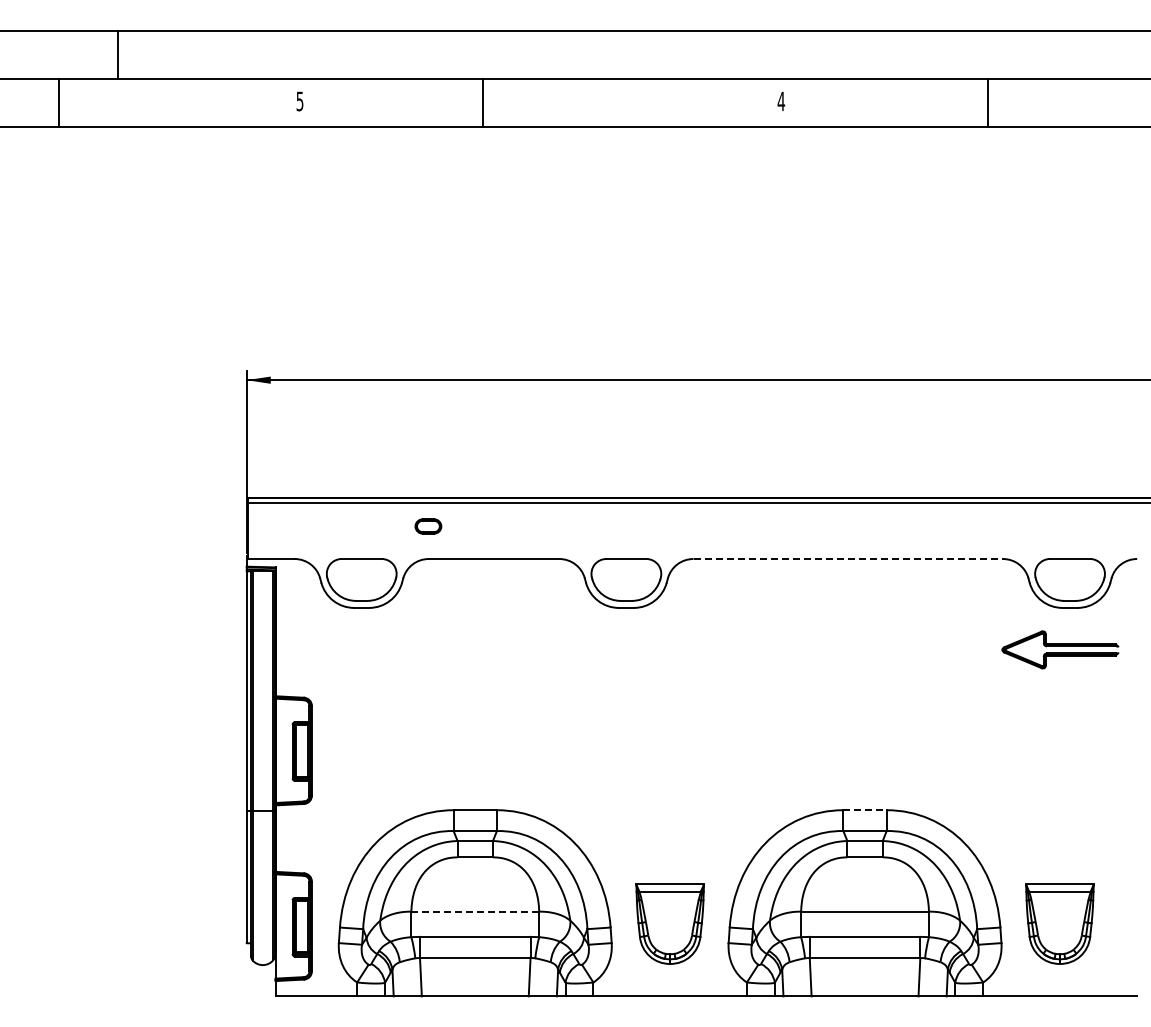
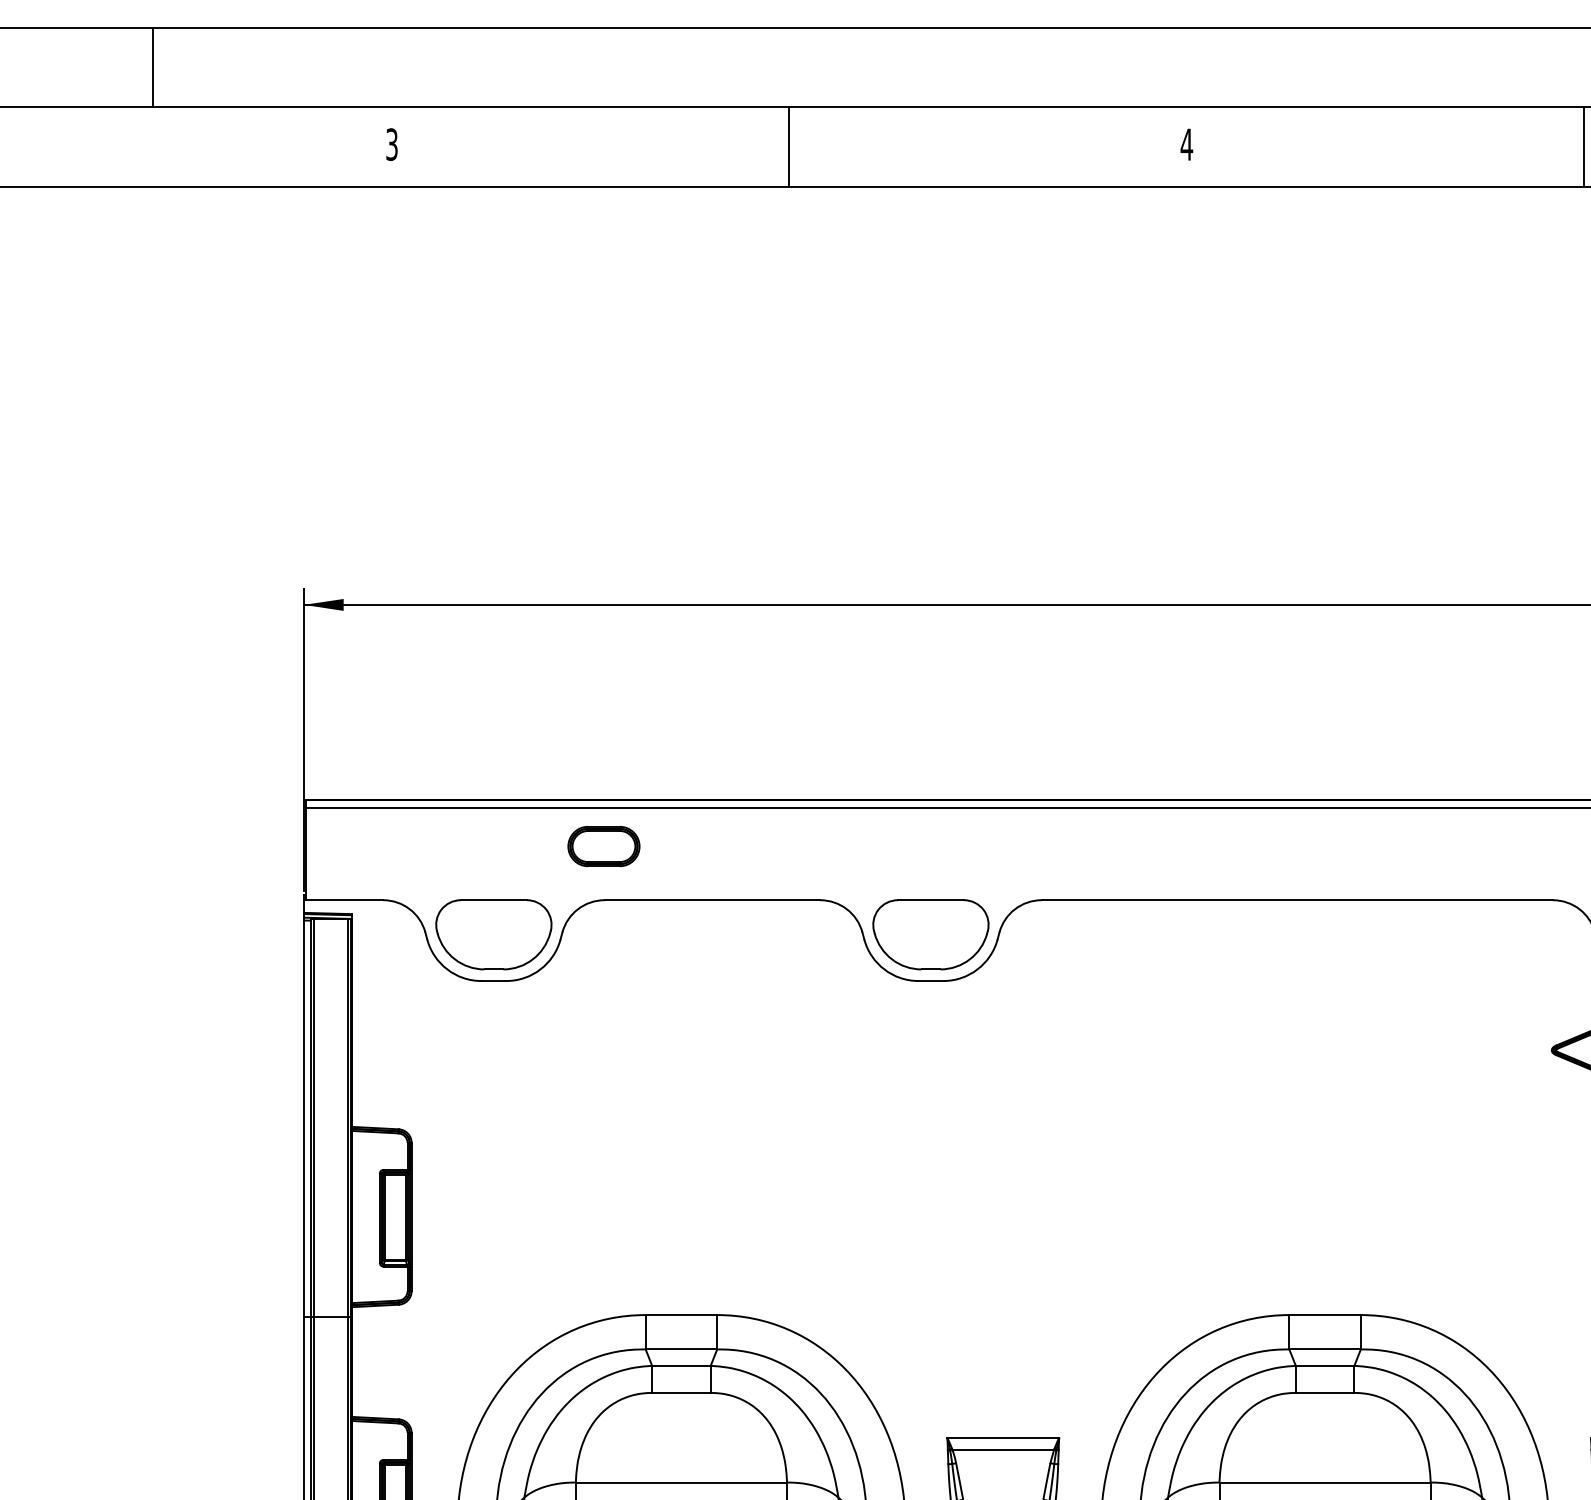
line: (117, 54) -> (153, 67), moved
text: (300, 100) -> (392, 143), 5 -> 3
line: (482, 102) -> (789, 146), moved
line: (987, 102) -> (1583, 146), moved
part: (428, 526) -> (604, 846), size x1.67
line: (848, 558) -> (1297, 899), dashed -> solid
line: (865, 810) -> (1325, 1315), dashed -> solid
line: (475, 911) -> (681, 1482), dashed -> solid

